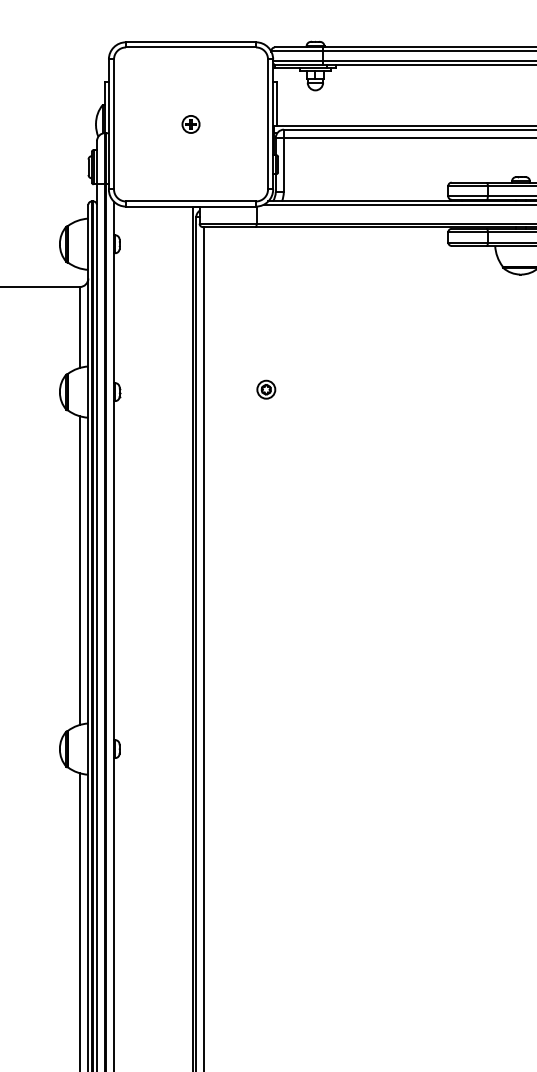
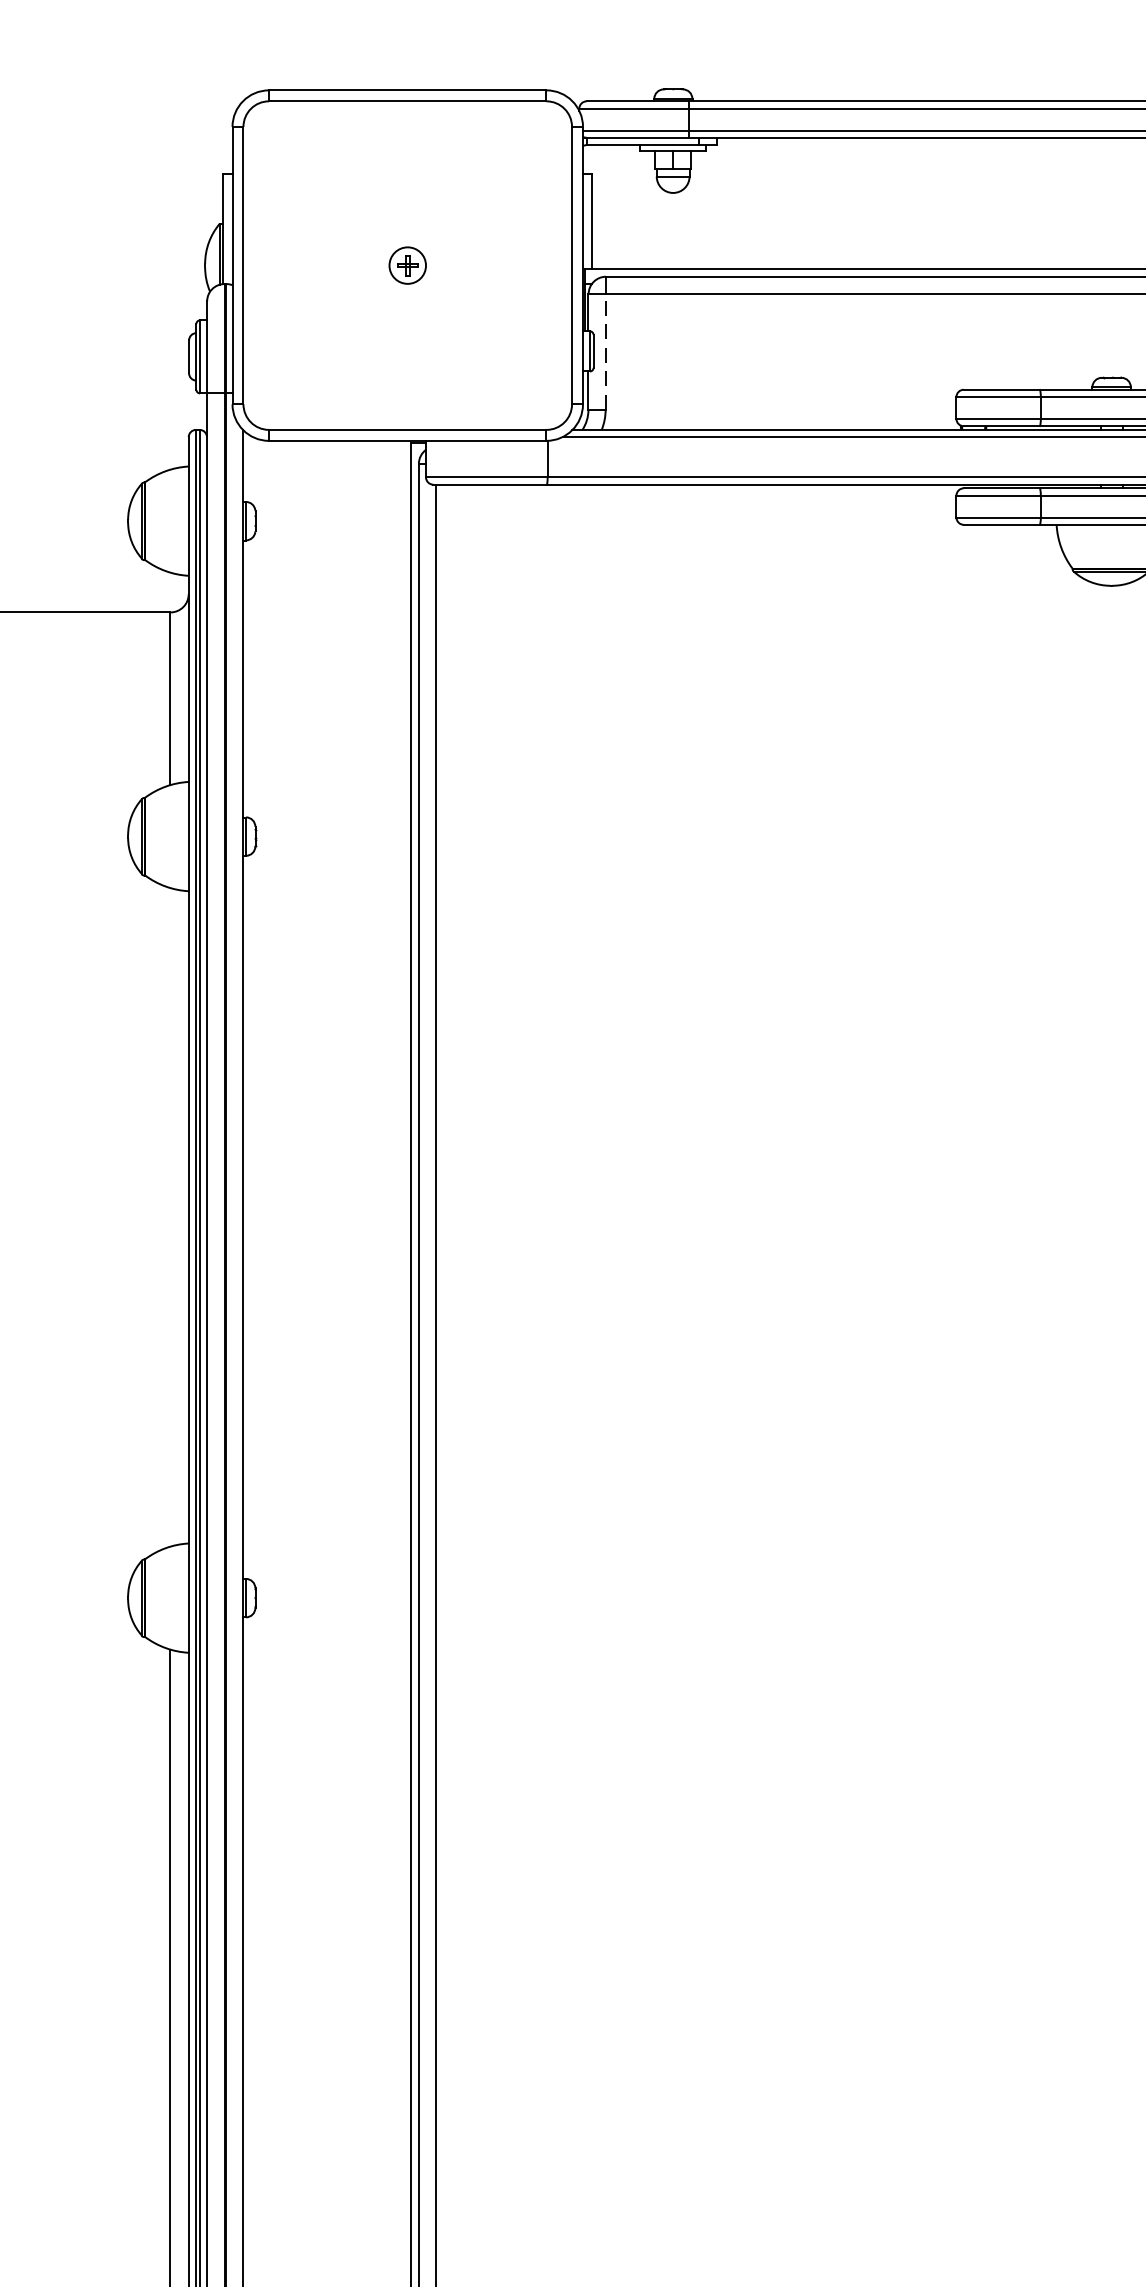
line: (283, 164) -> (604, 351), solid -> dashed
part: (266, 389) -> (568, 830), removed
line: (79, 570) -> (169, 1217), removed

